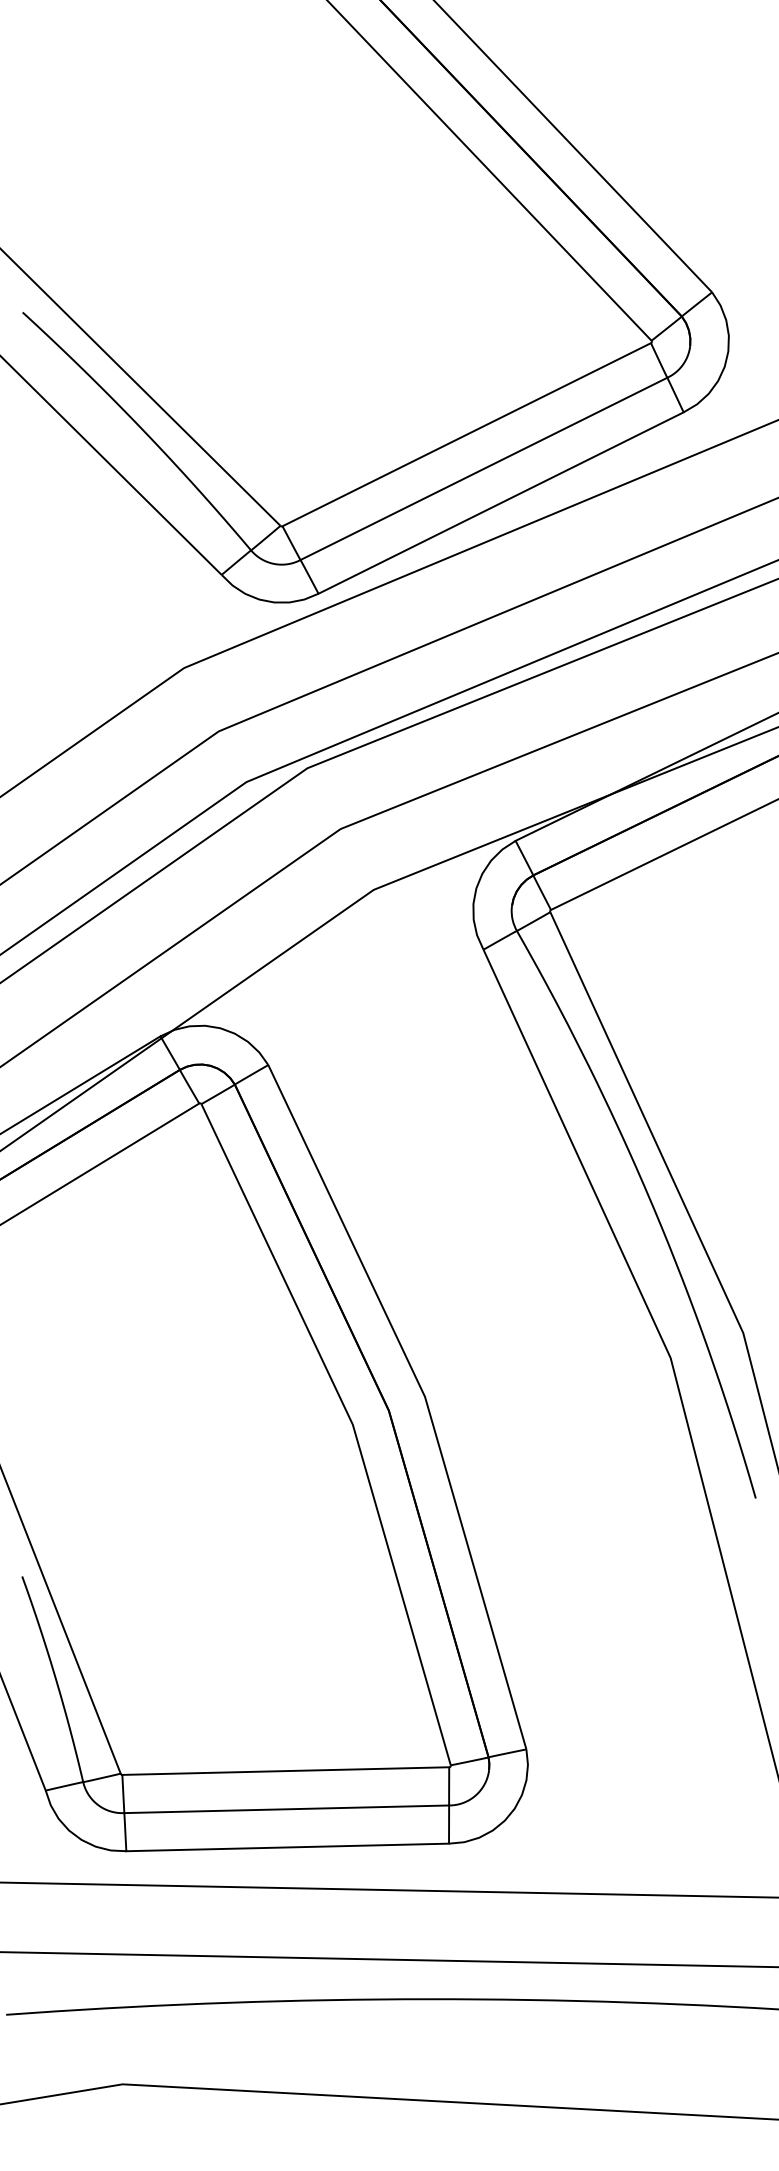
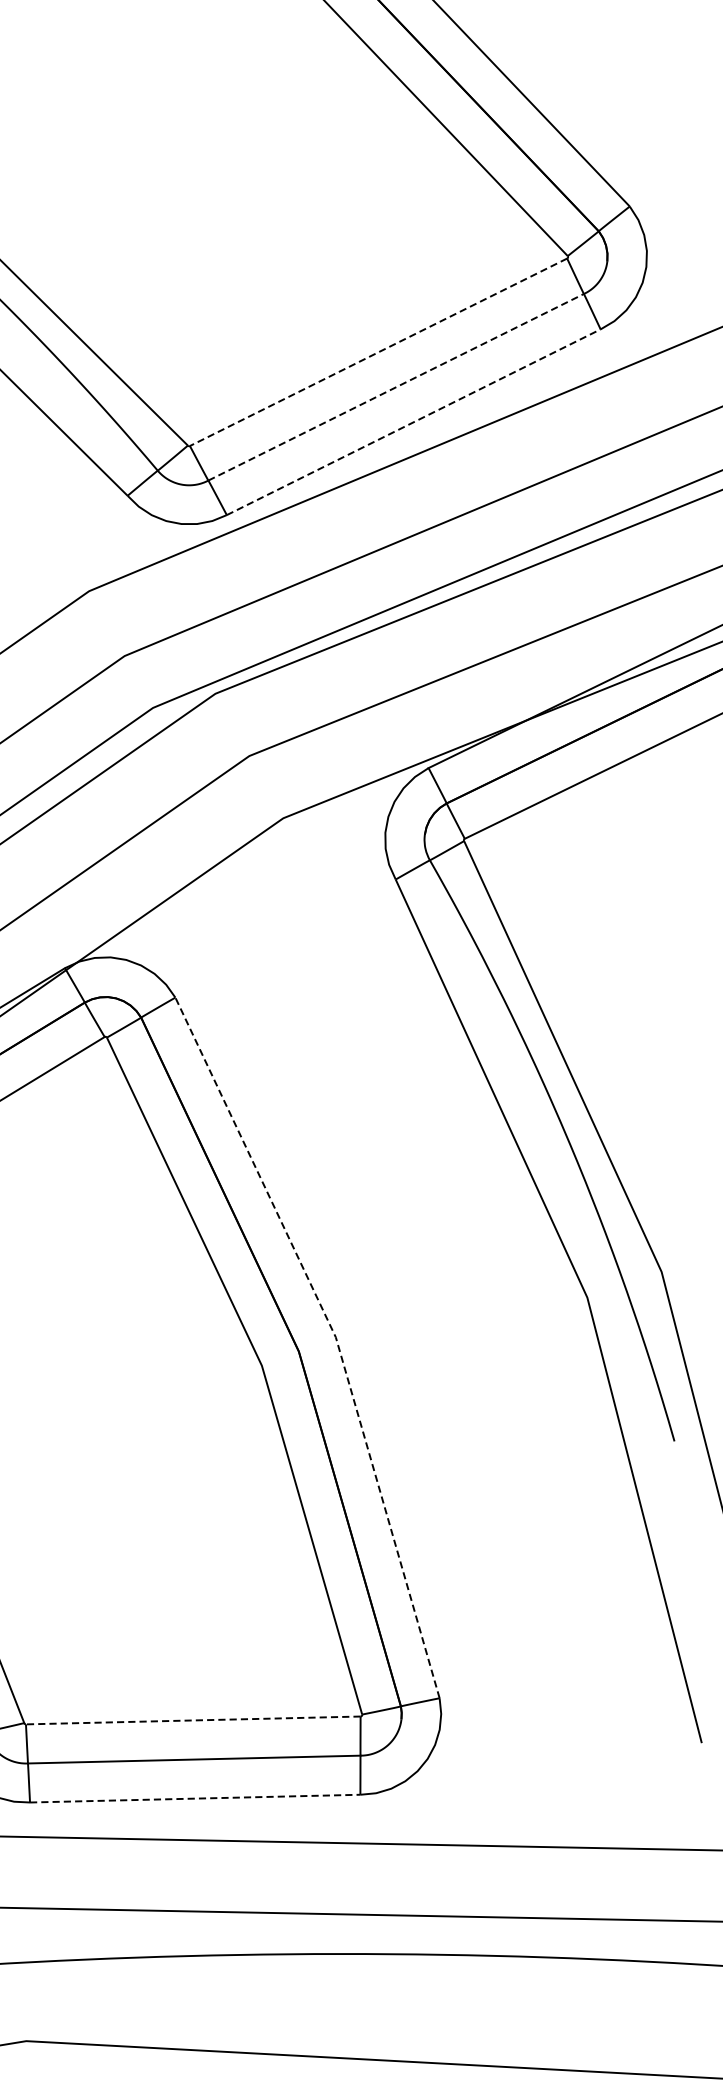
line: (466, 434) -> (378, 352), solid -> dashed
line: (483, 468) -> (395, 386), solid -> dashed
line: (501, 503) -> (414, 422), solid -> dashed
line: (425, 1396) -> (336, 1336), solid -> dashed
line: (285, 1771) -> (192, 1720), solid -> dashed
line: (288, 1847) -> (196, 1798), solid -> dashed

